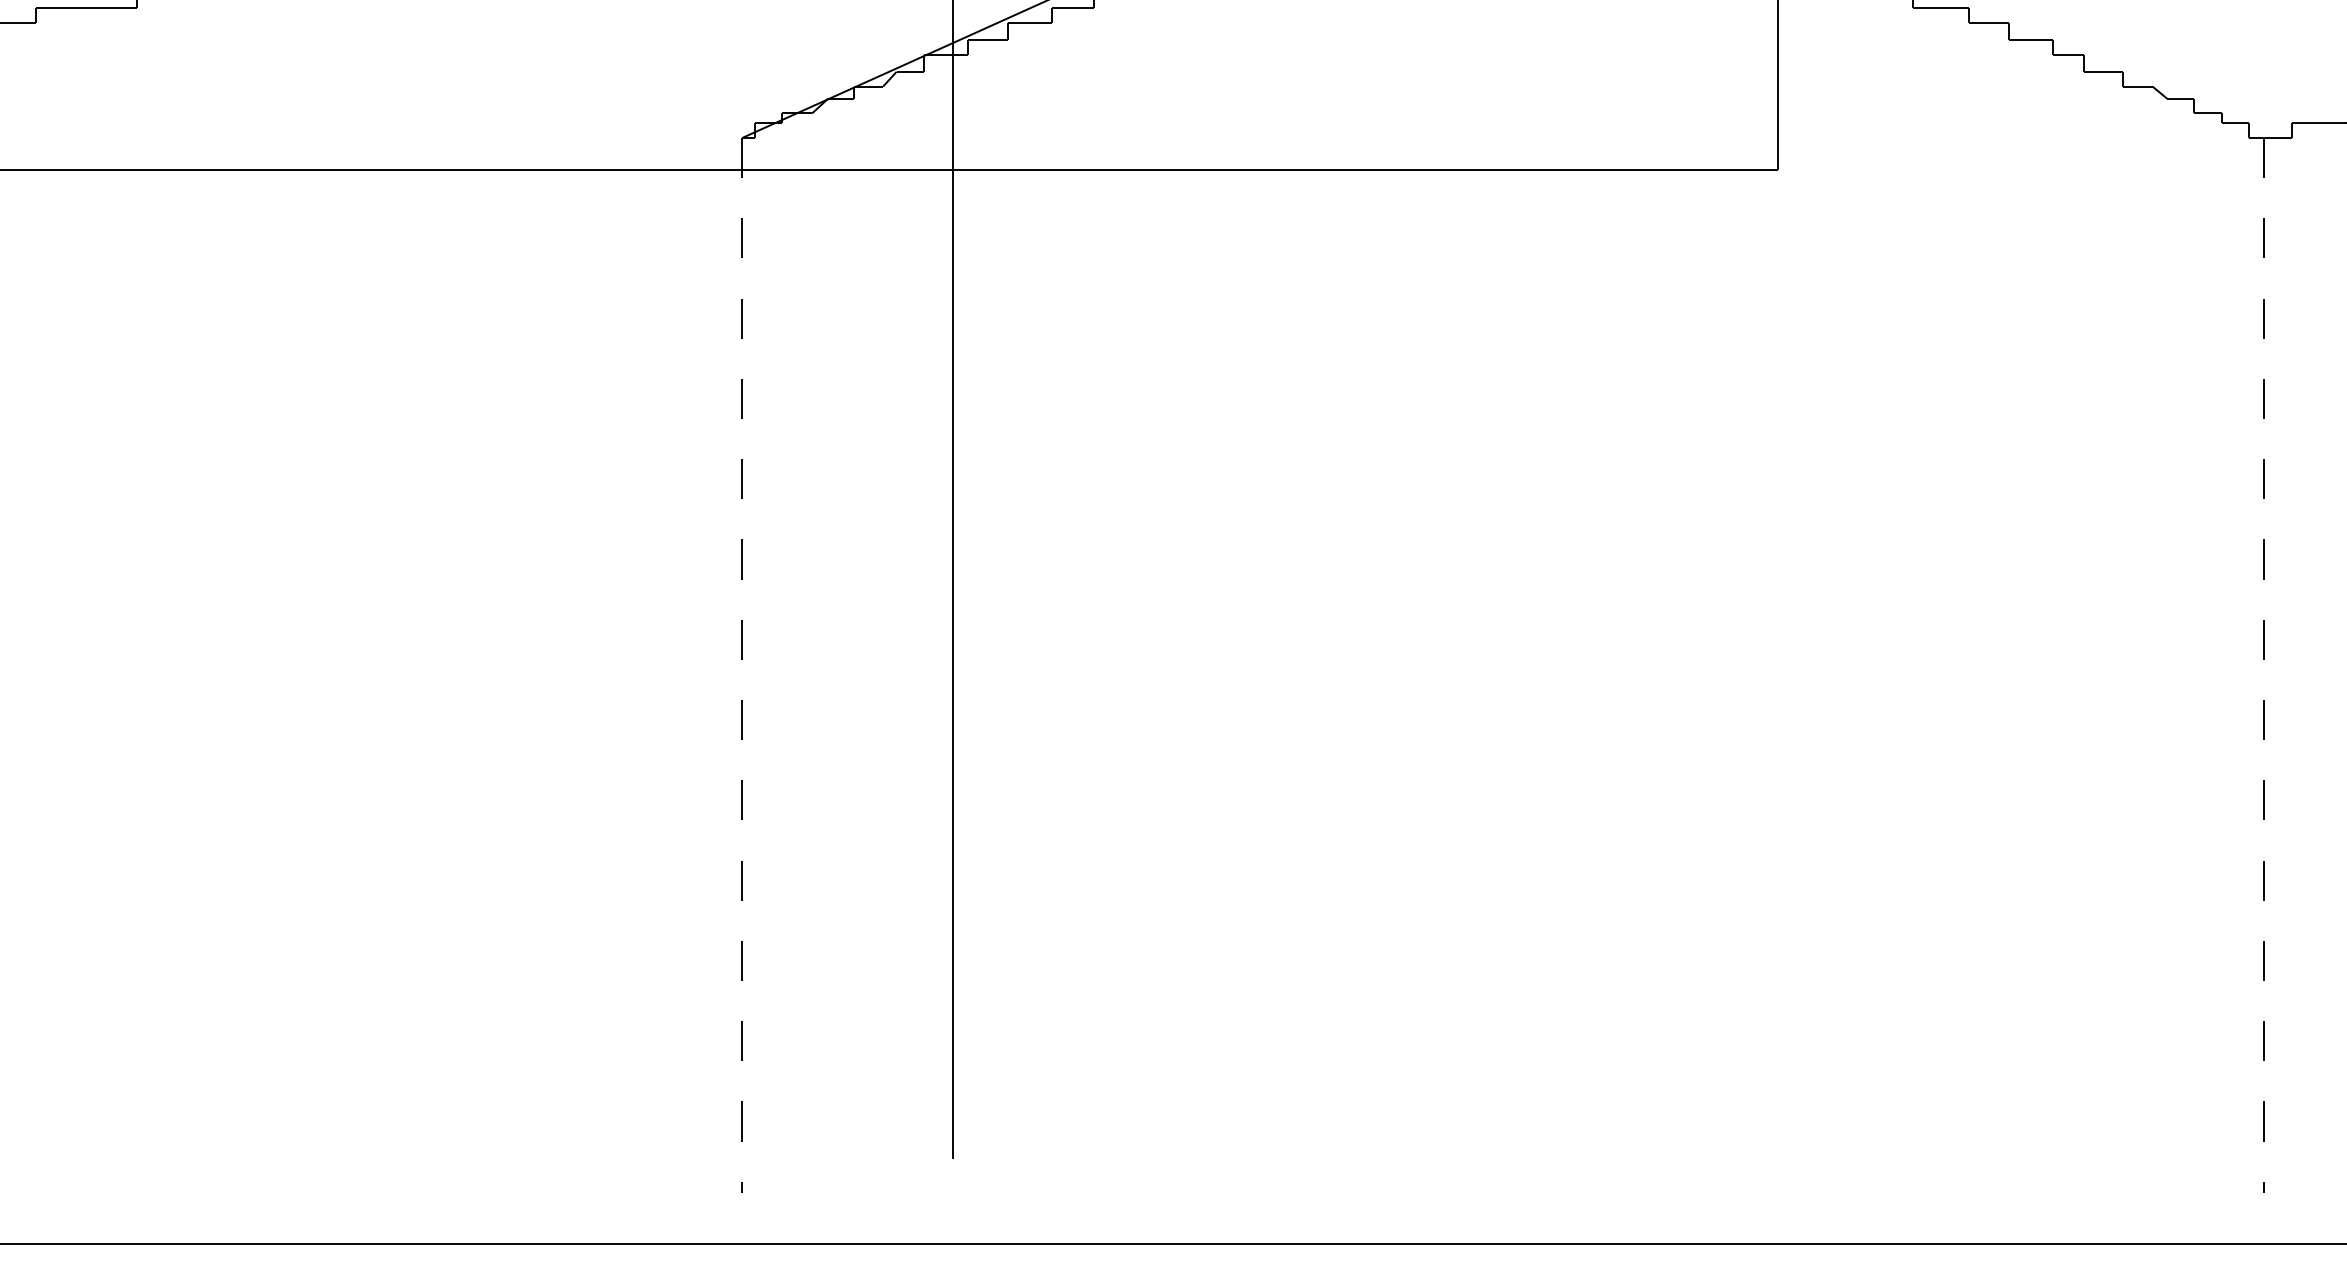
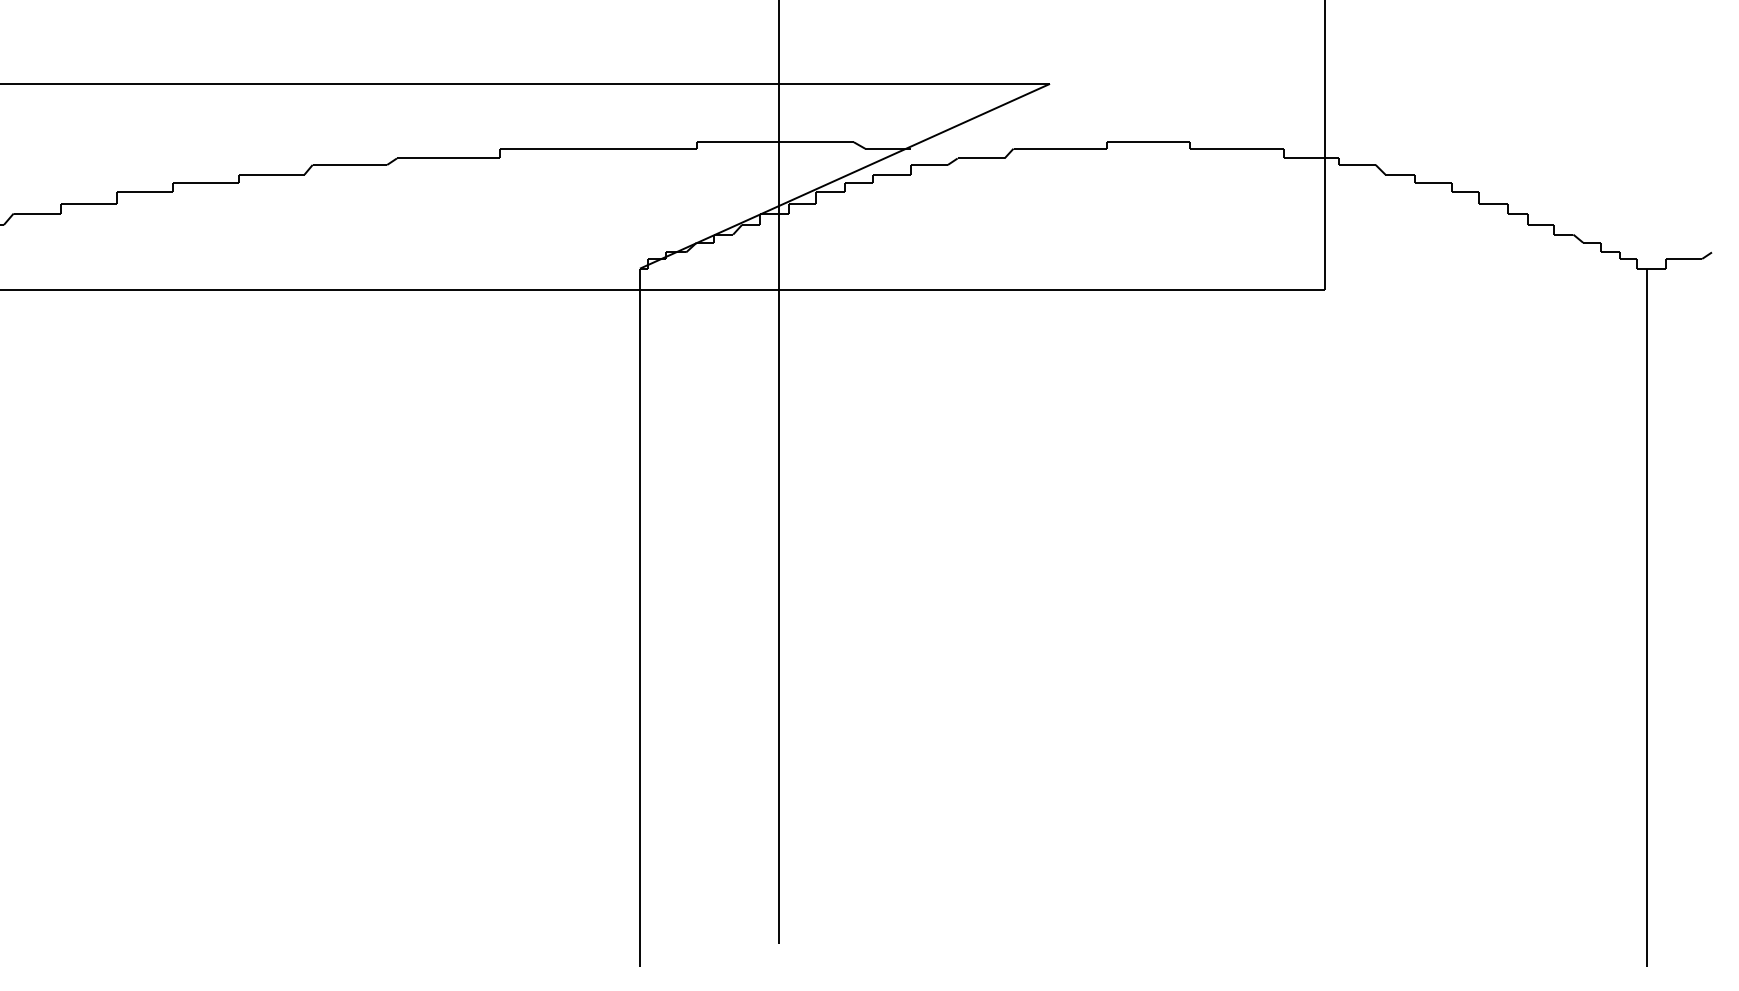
line: (743, 666) -> (640, 618), dashed -> solid
line: (2264, 666) -> (1647, 618), dashed -> solid

